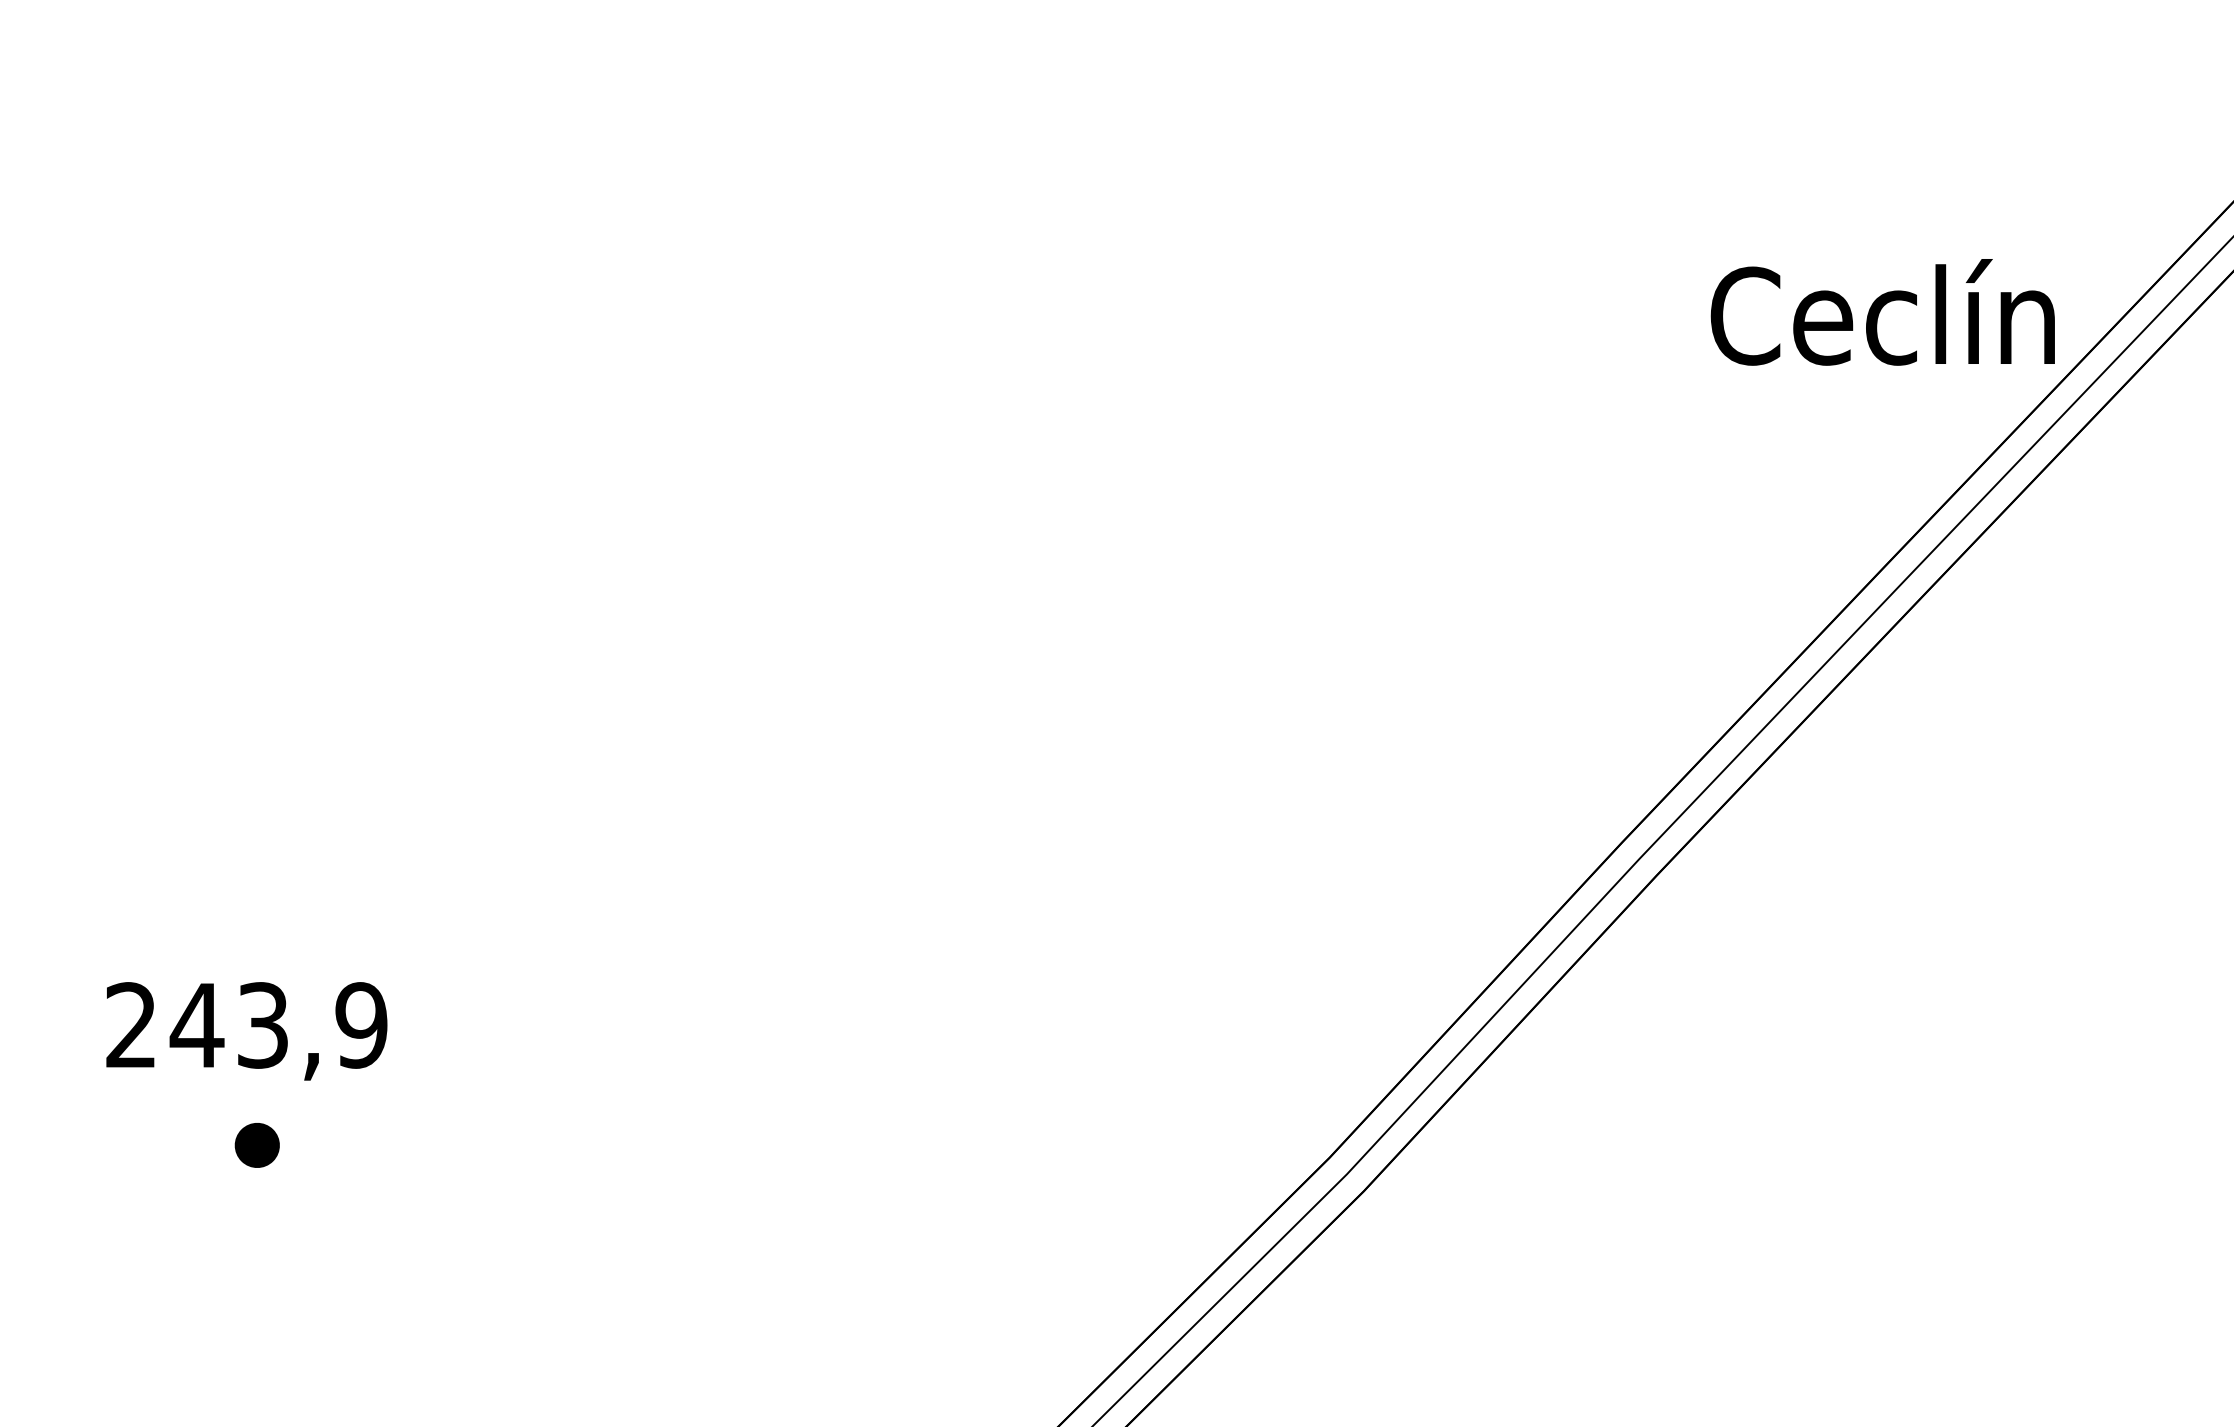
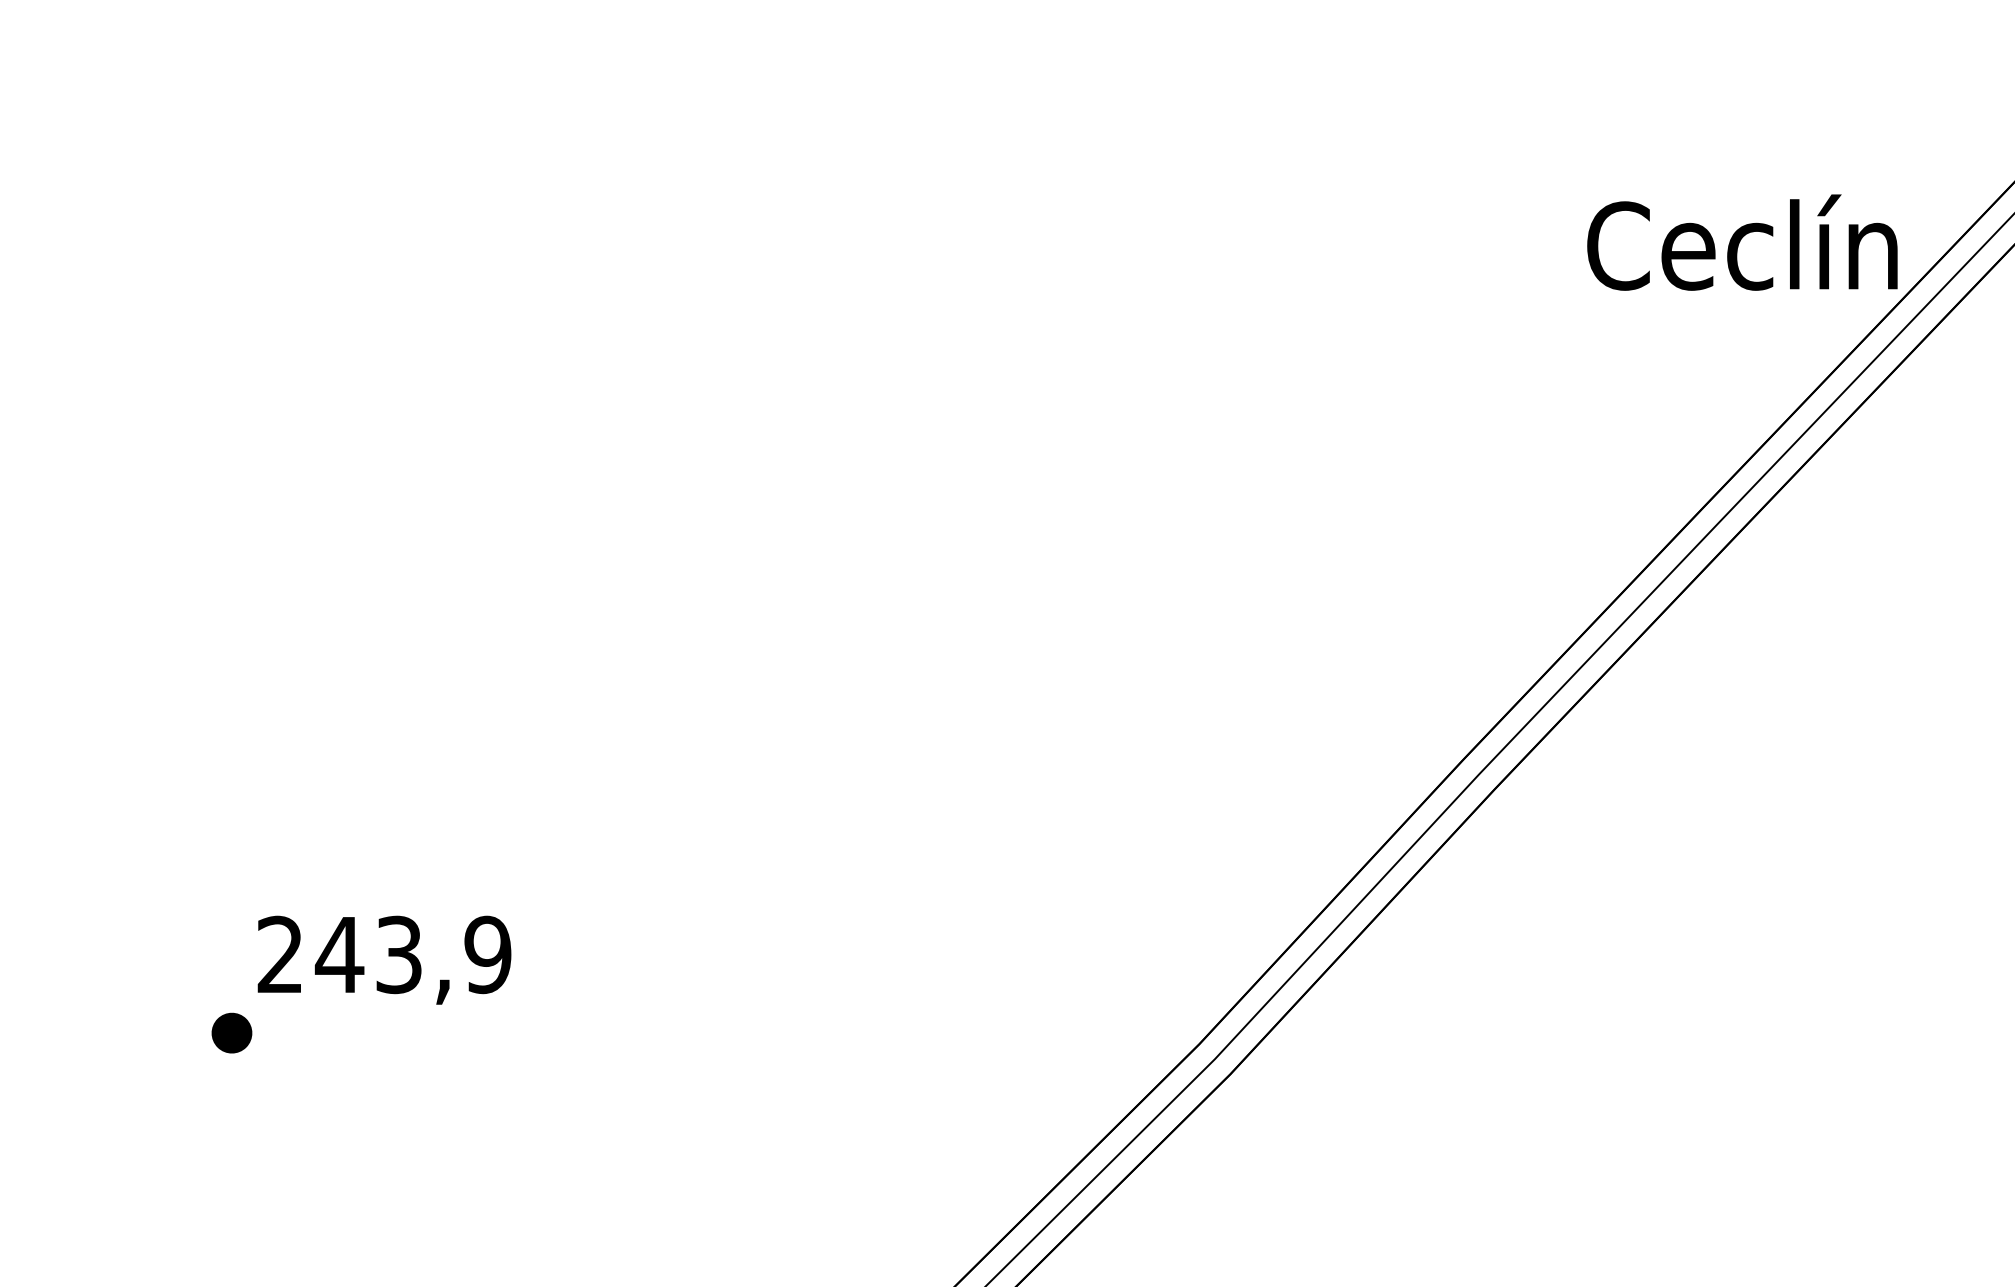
text: (1882, 312) -> (1742, 242), moved
text: (246, 1030) -> (384, 959), moved

